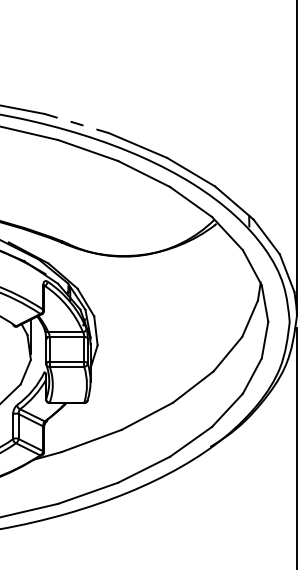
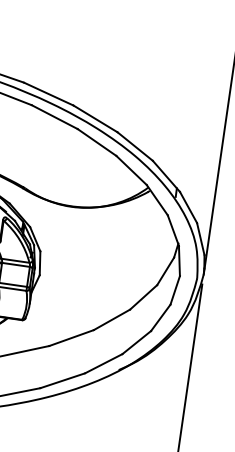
line: (77, 123) -> (49, 94), dashed -> solid

